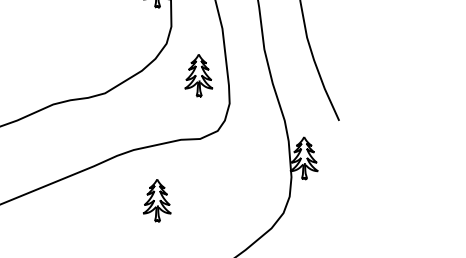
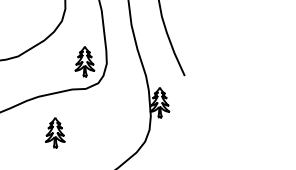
part: (198, 75) -> (84, 61), moved

